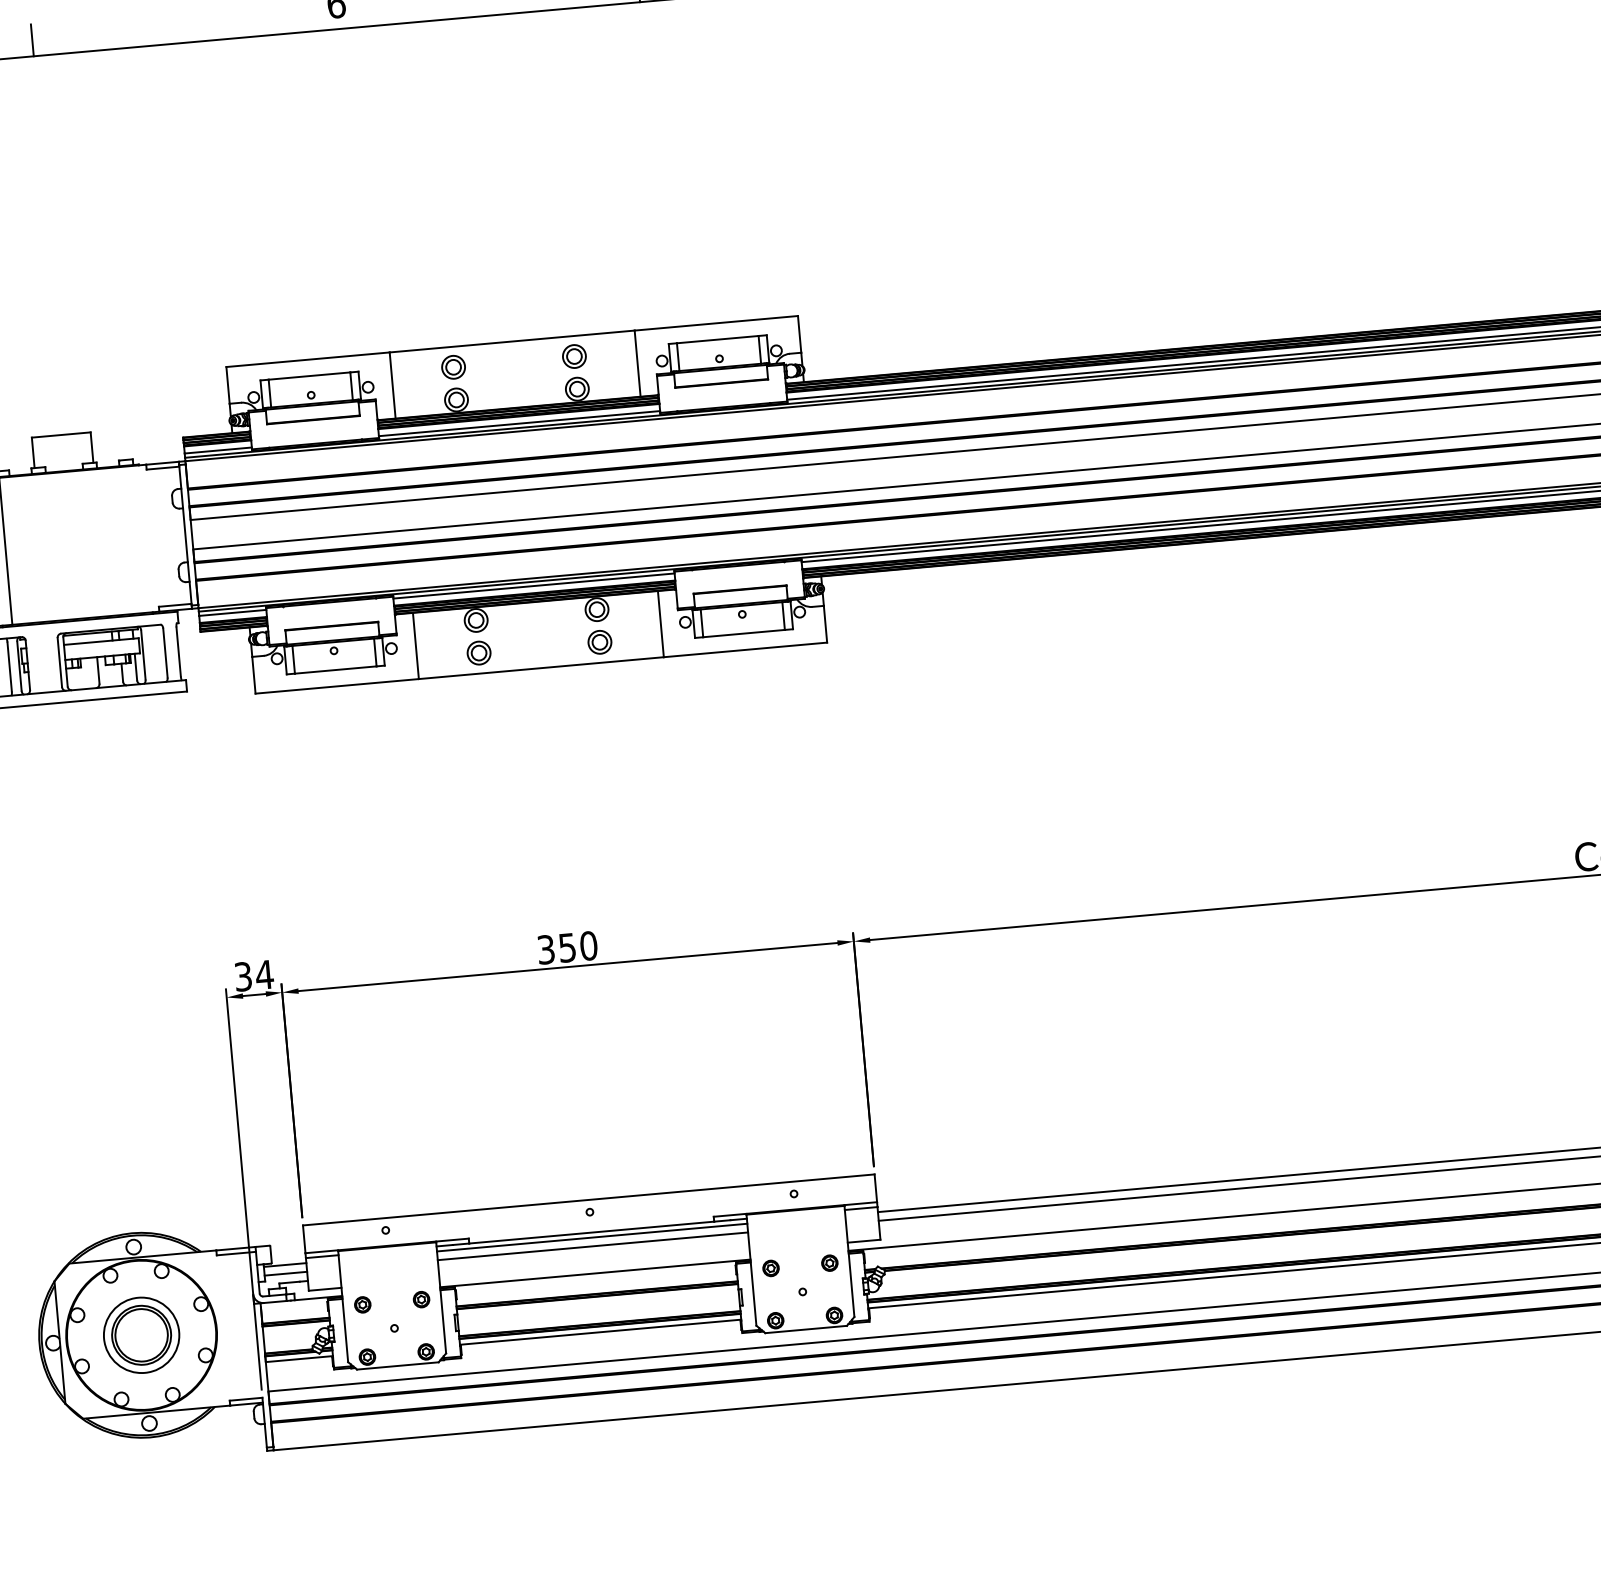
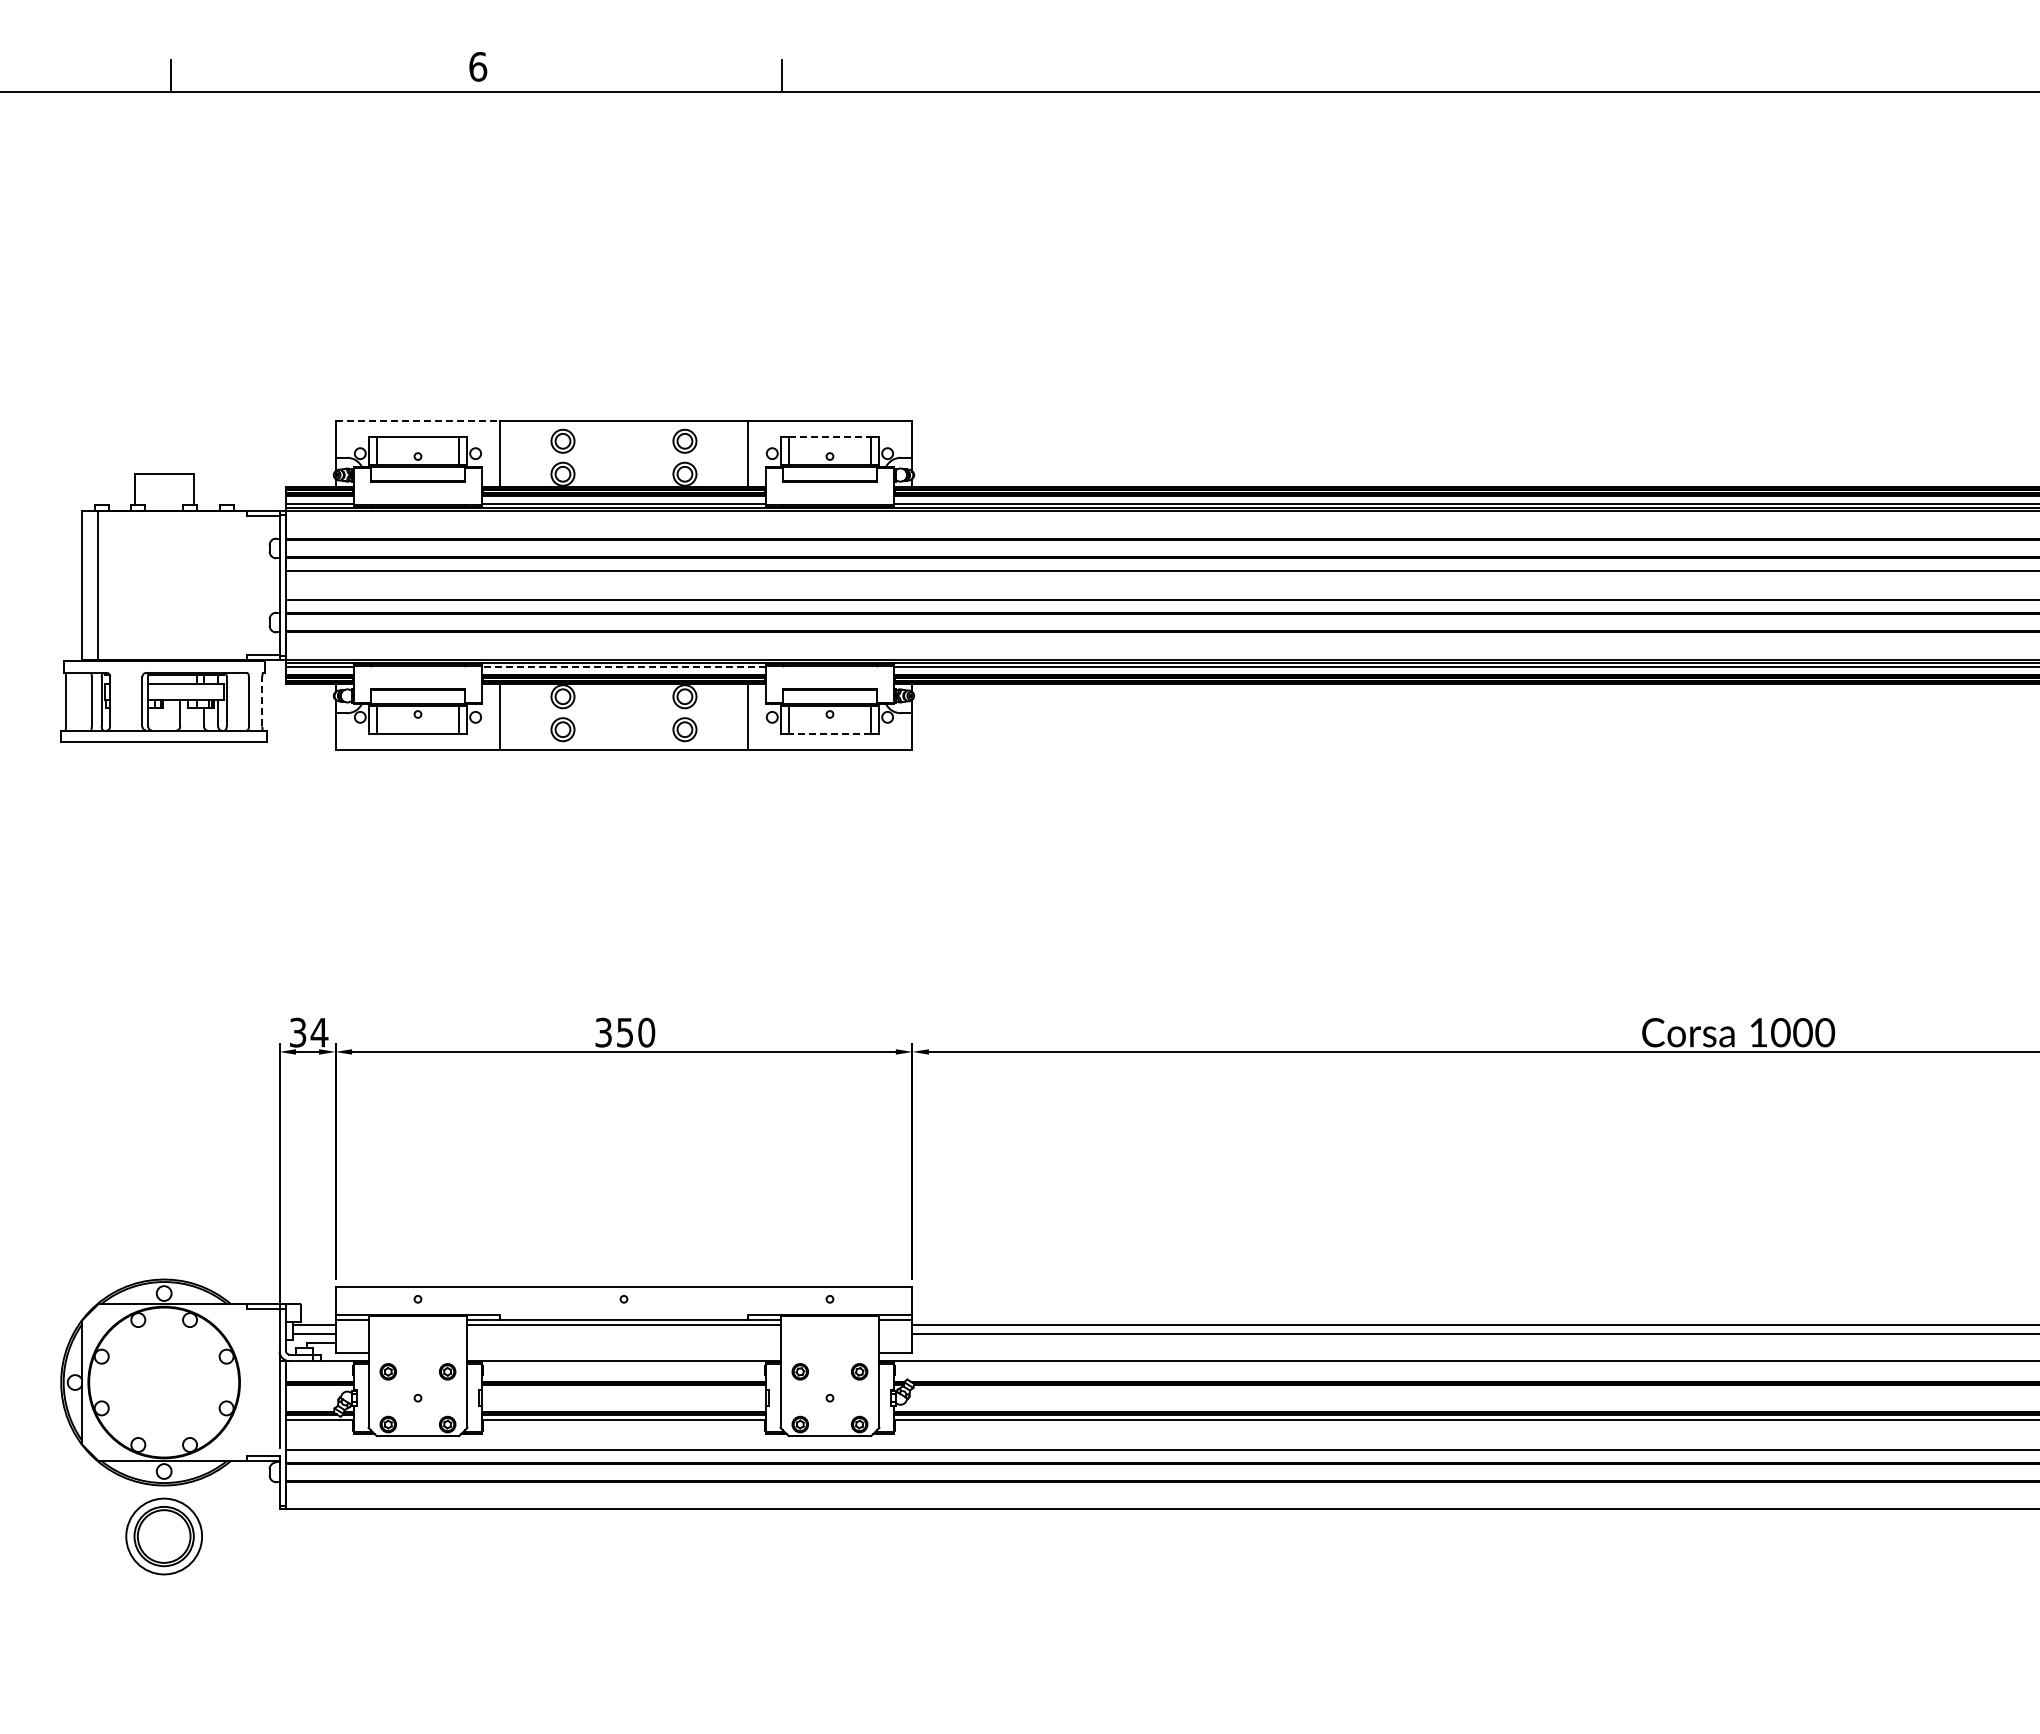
line: (718, 339) -> (830, 437), solid -> dashed
line: (308, 359) -> (418, 420), solid -> dashed
line: (533, 586) -> (623, 667), solid -> dashed
line: (743, 633) -> (829, 733), solid -> dashed
line: (178, 651) -> (262, 701), solid -> dashed
line: (592, 1246) -> (623, 1333), removed
part: (140, 1335) -> (163, 1536), moved

